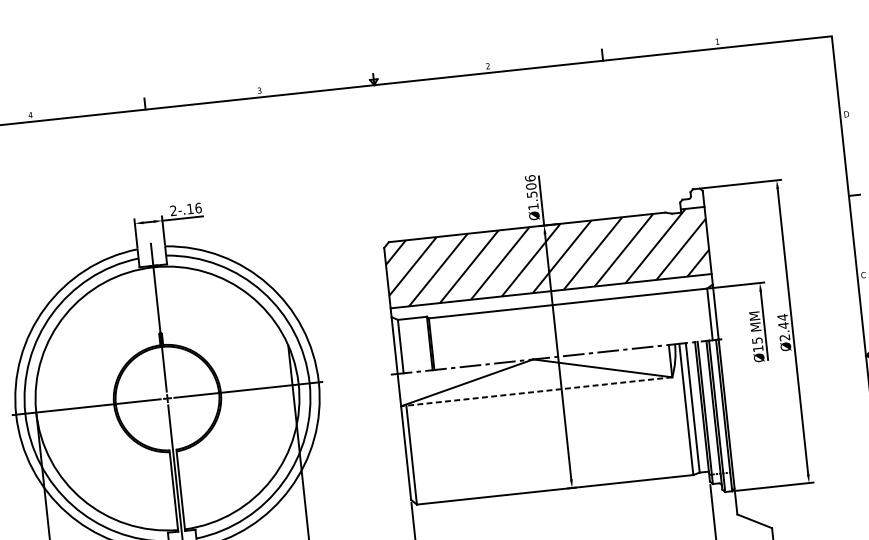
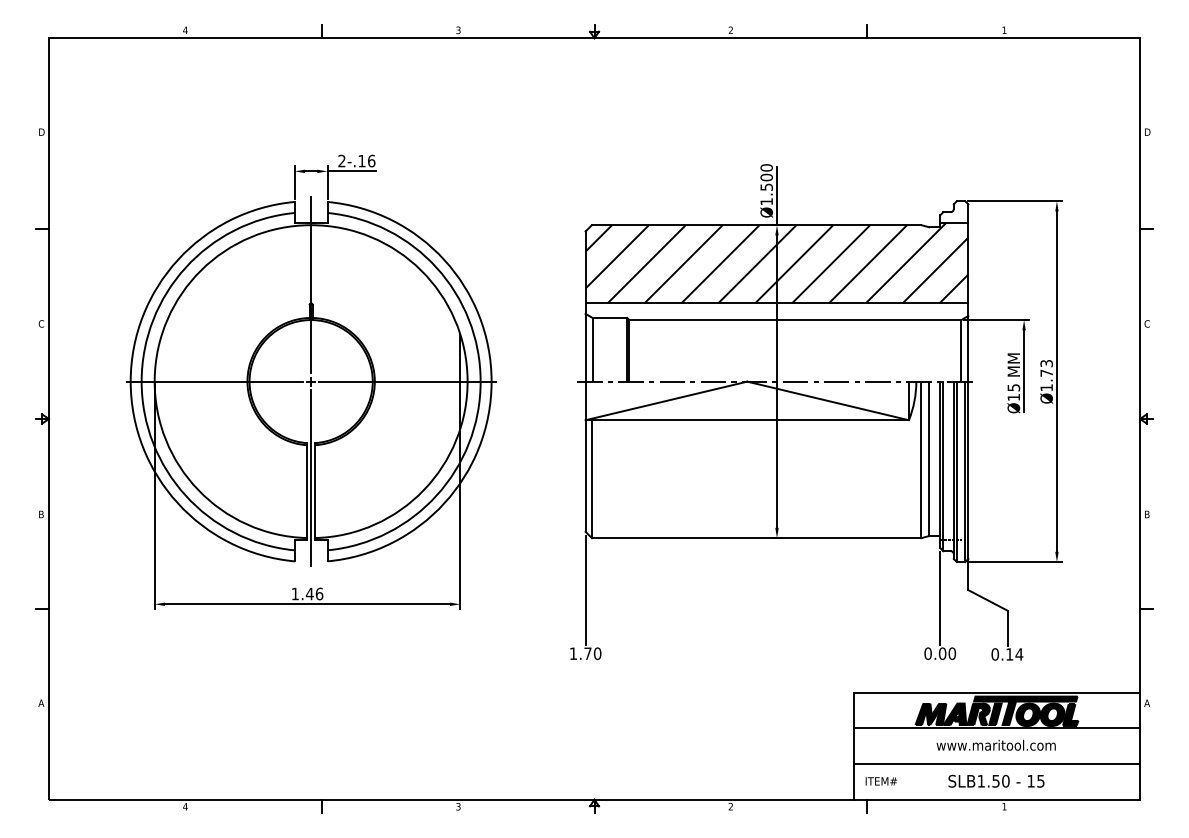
text: (530, 178) -> (766, 167), Ø1.506 -> Ø1.500
text: (783, 327) -> (1046, 375), Ø2.44 -> Ø1.73
line: (536, 392) -> (747, 420), dashed -> solid

